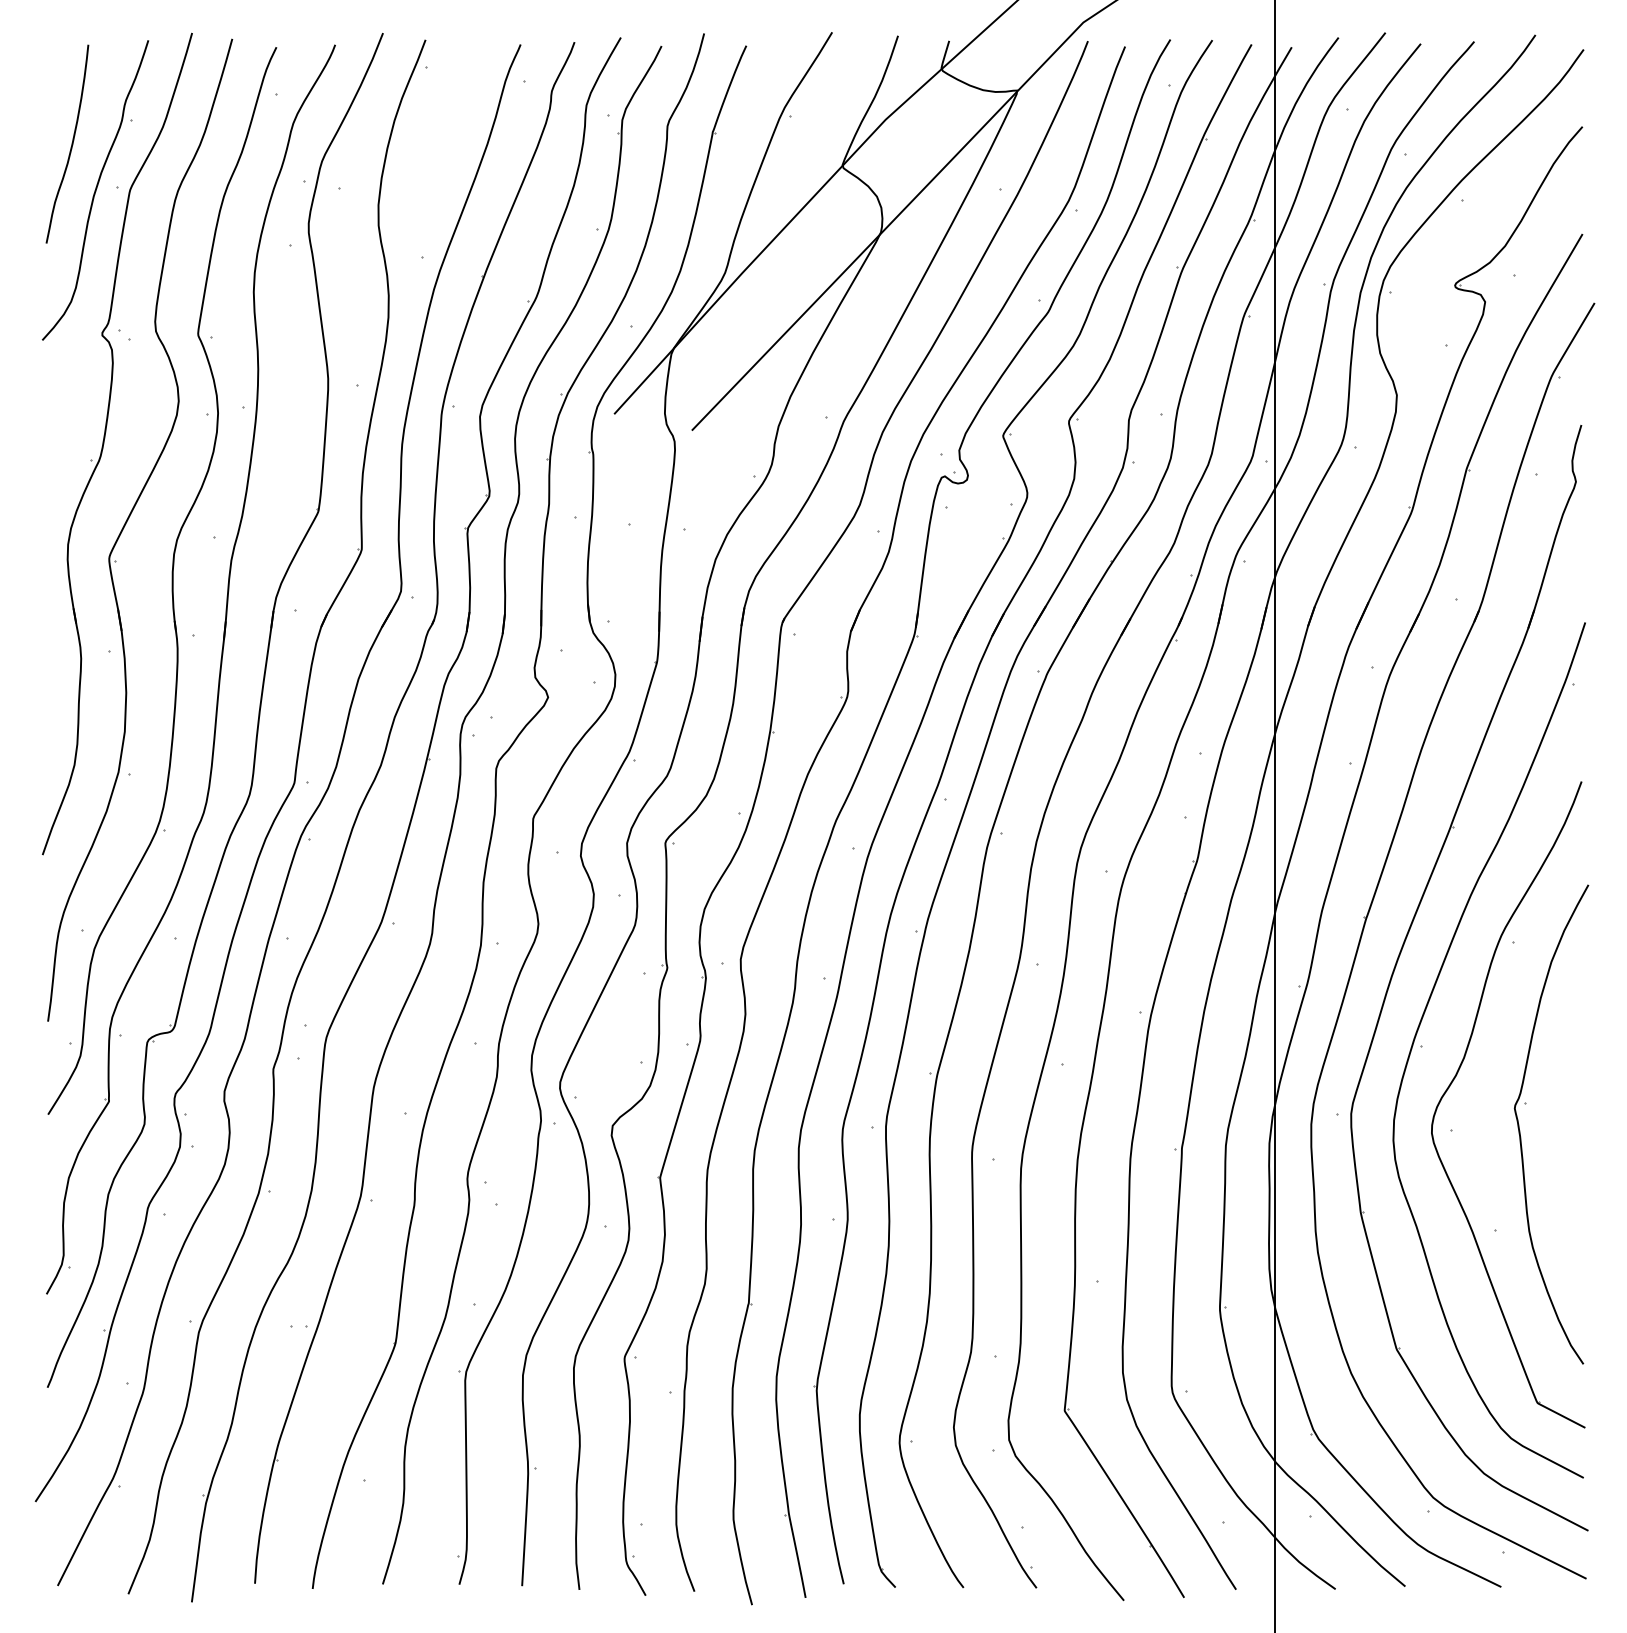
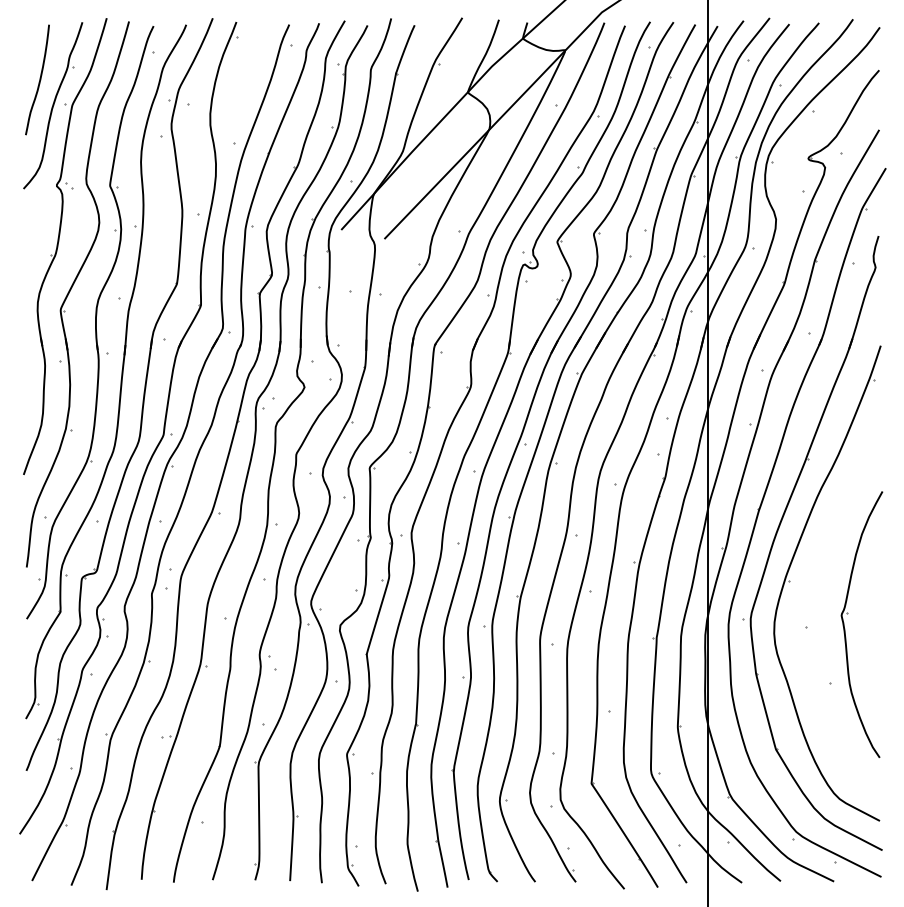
part: (1456, 1077) -> (809, 598), removed

